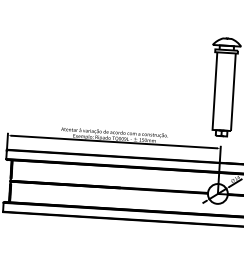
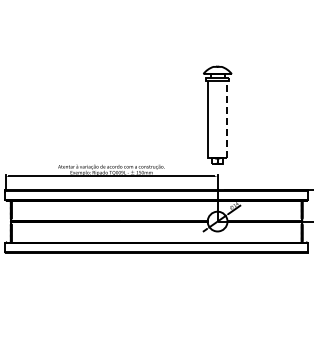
line: (233, 92) -> (226, 119), solid -> dashed

